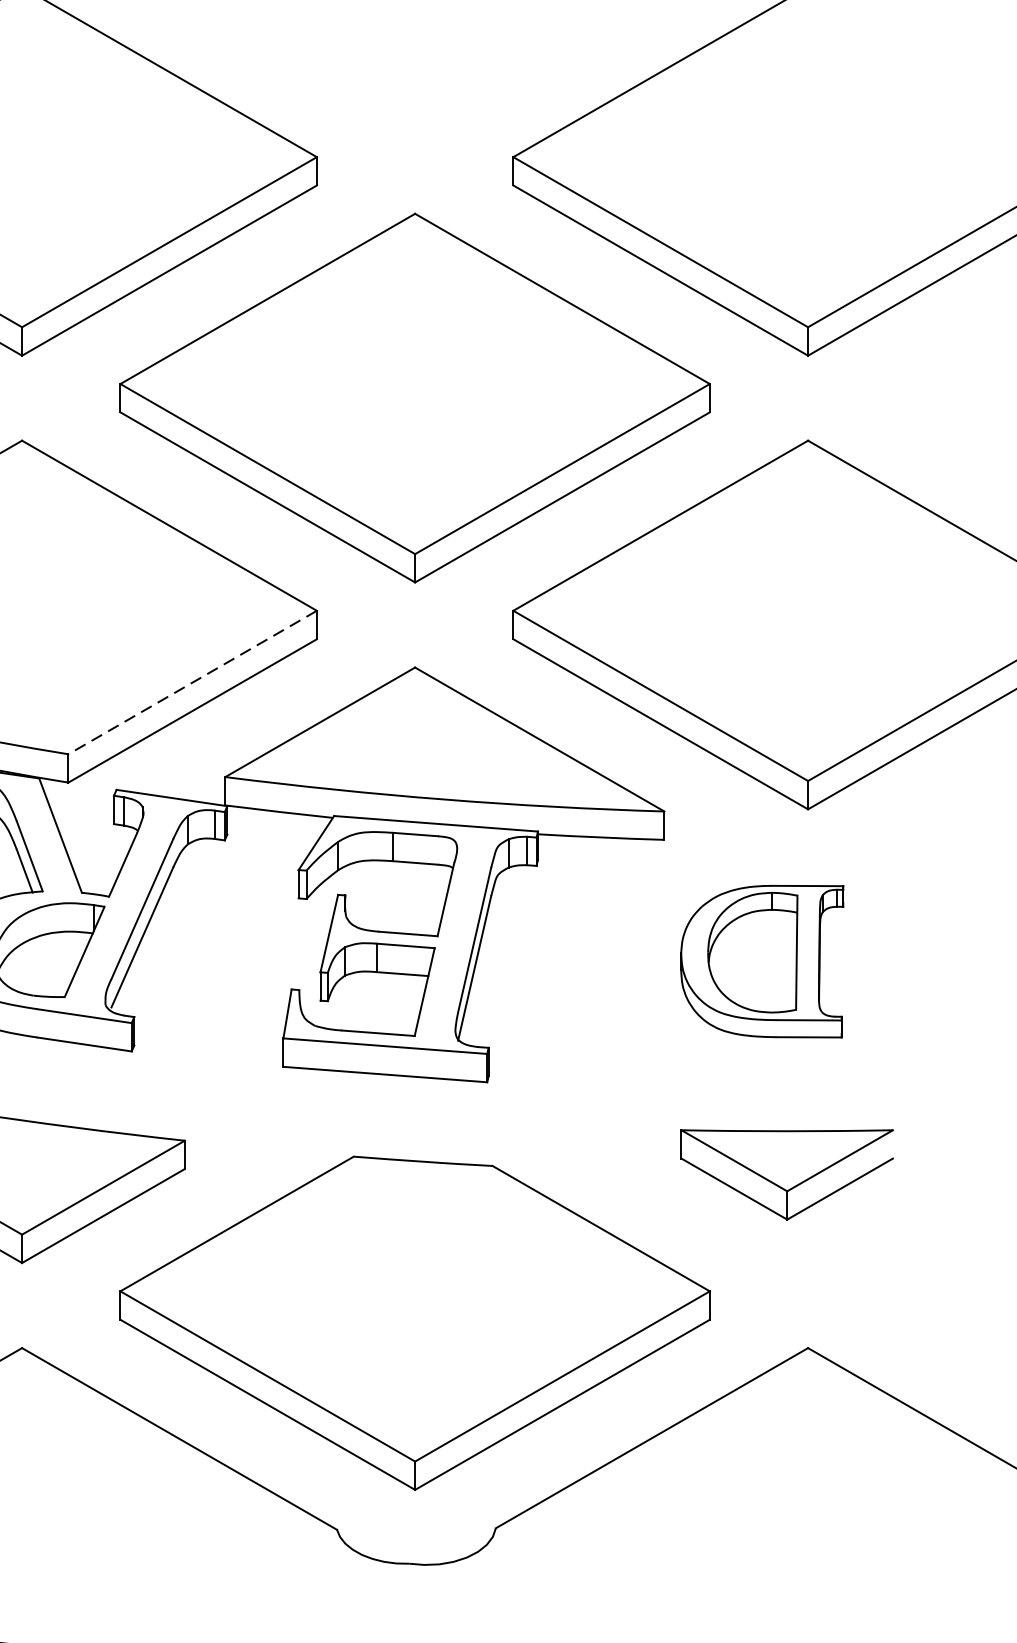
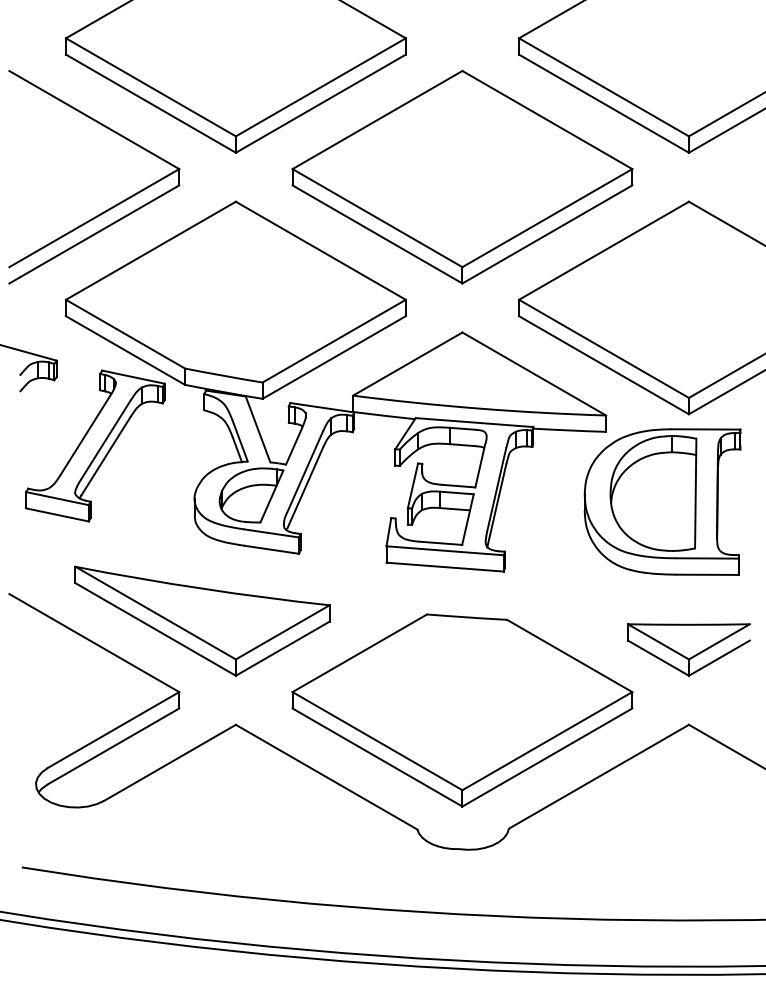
line: (193, 683) -> (334, 341), dashed -> solid
part: (762, 960) -> (662, 501), size x1.67
part: (786, 1174) -> (688, 649), moved

